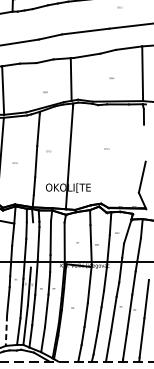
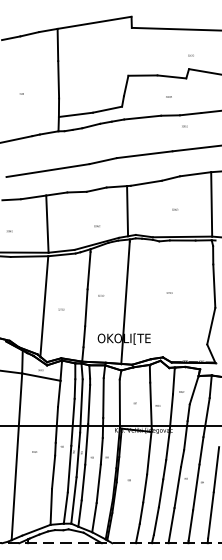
line: (145, 142) -> (214, 285), added
line: (32, 244) -> (81, 405), added
line: (6, 330) -> (51, 506), dashed -> solid

